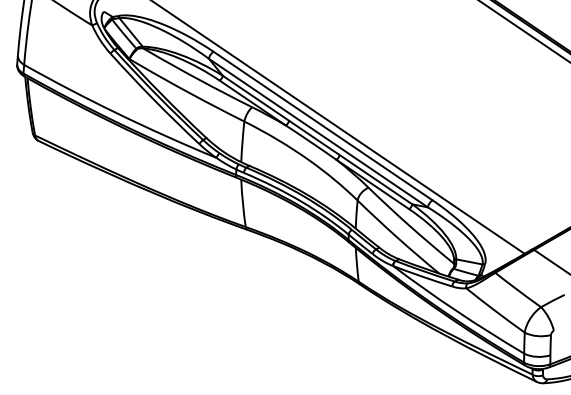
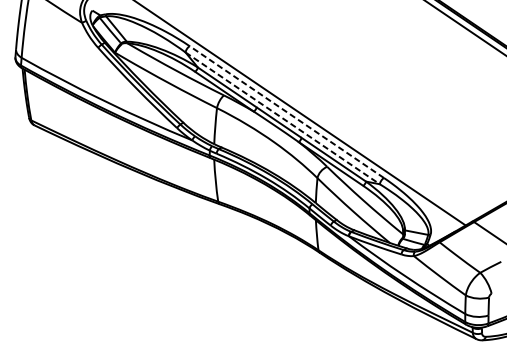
line: (322, 125) -> (286, 111), solid -> dashed
line: (318, 133) -> (282, 118), solid -> dashed

